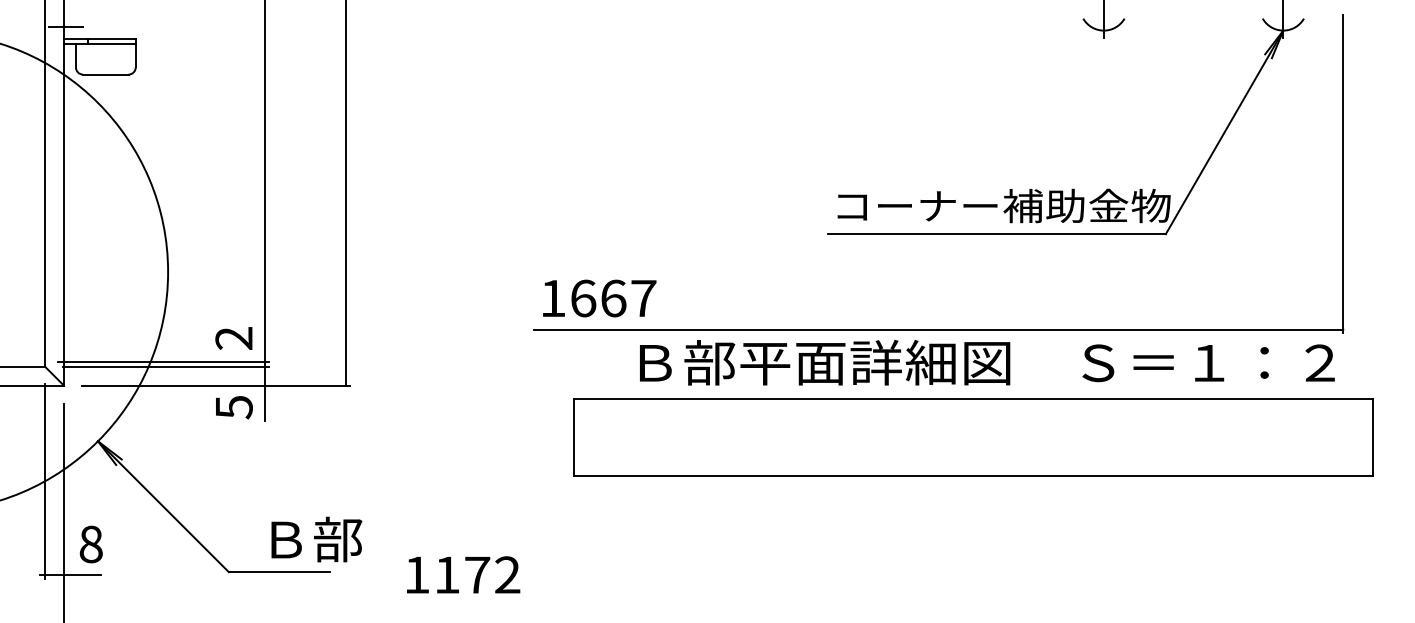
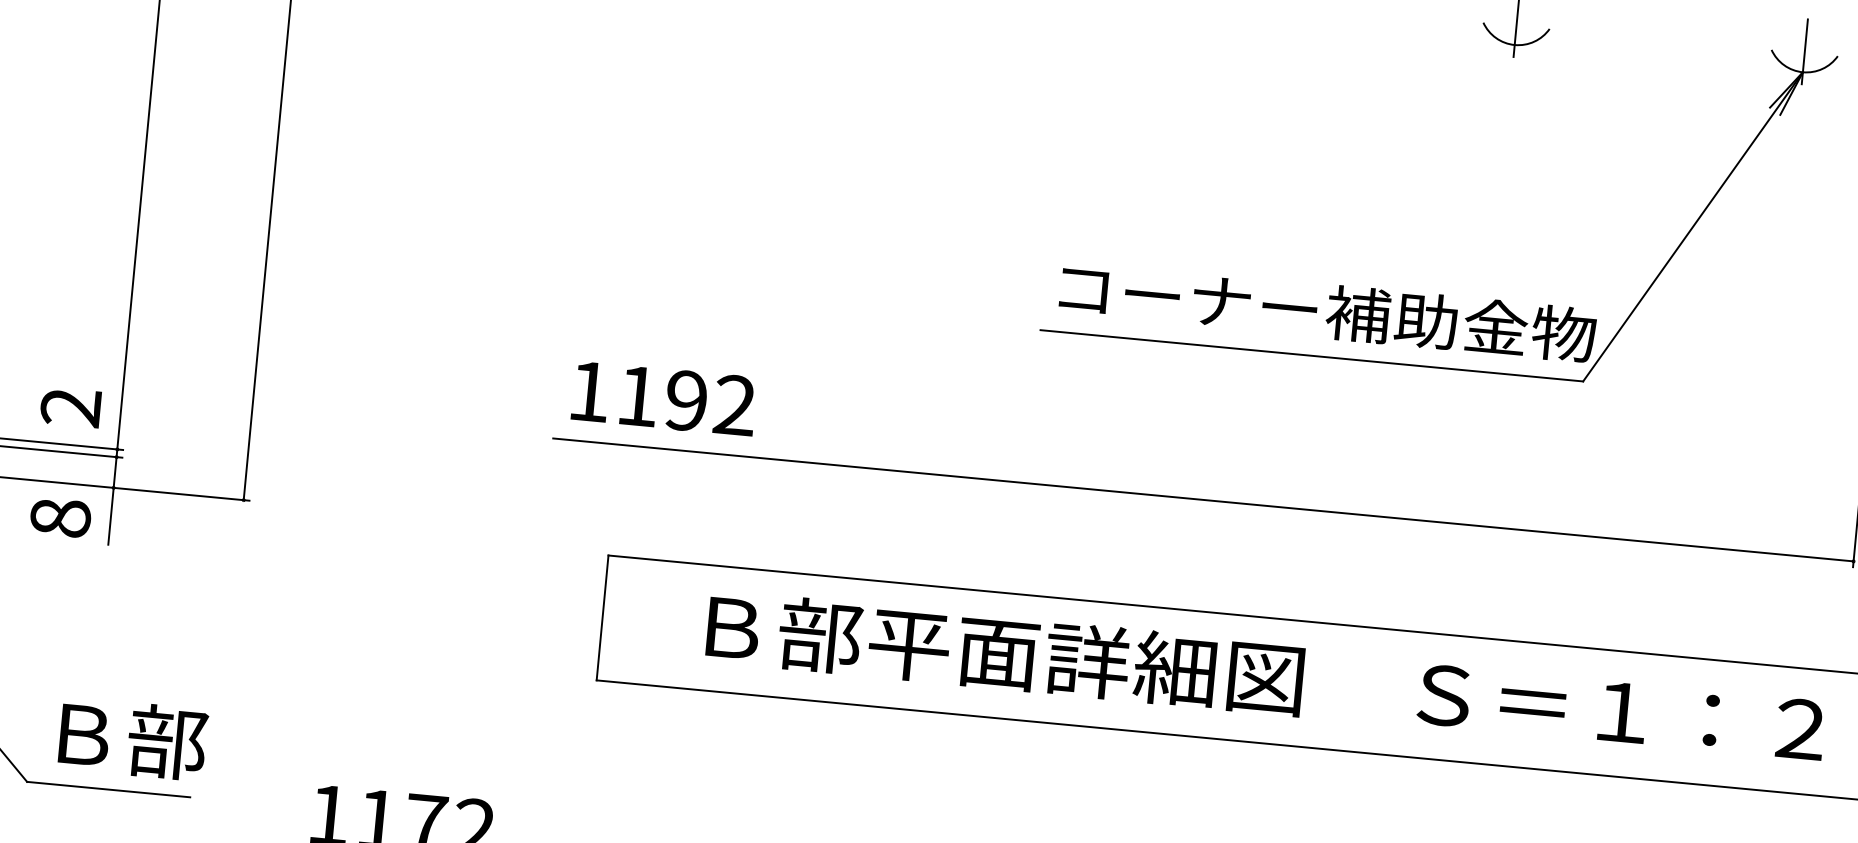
text: (613, 298) -> (686, 400), 1667 -> 1192
text: (987, 362) -> (1266, 677), moved
text: (233, 407) -> (59, 518), 5 -> 8
text: (316, 539) -> (132, 738), moved

